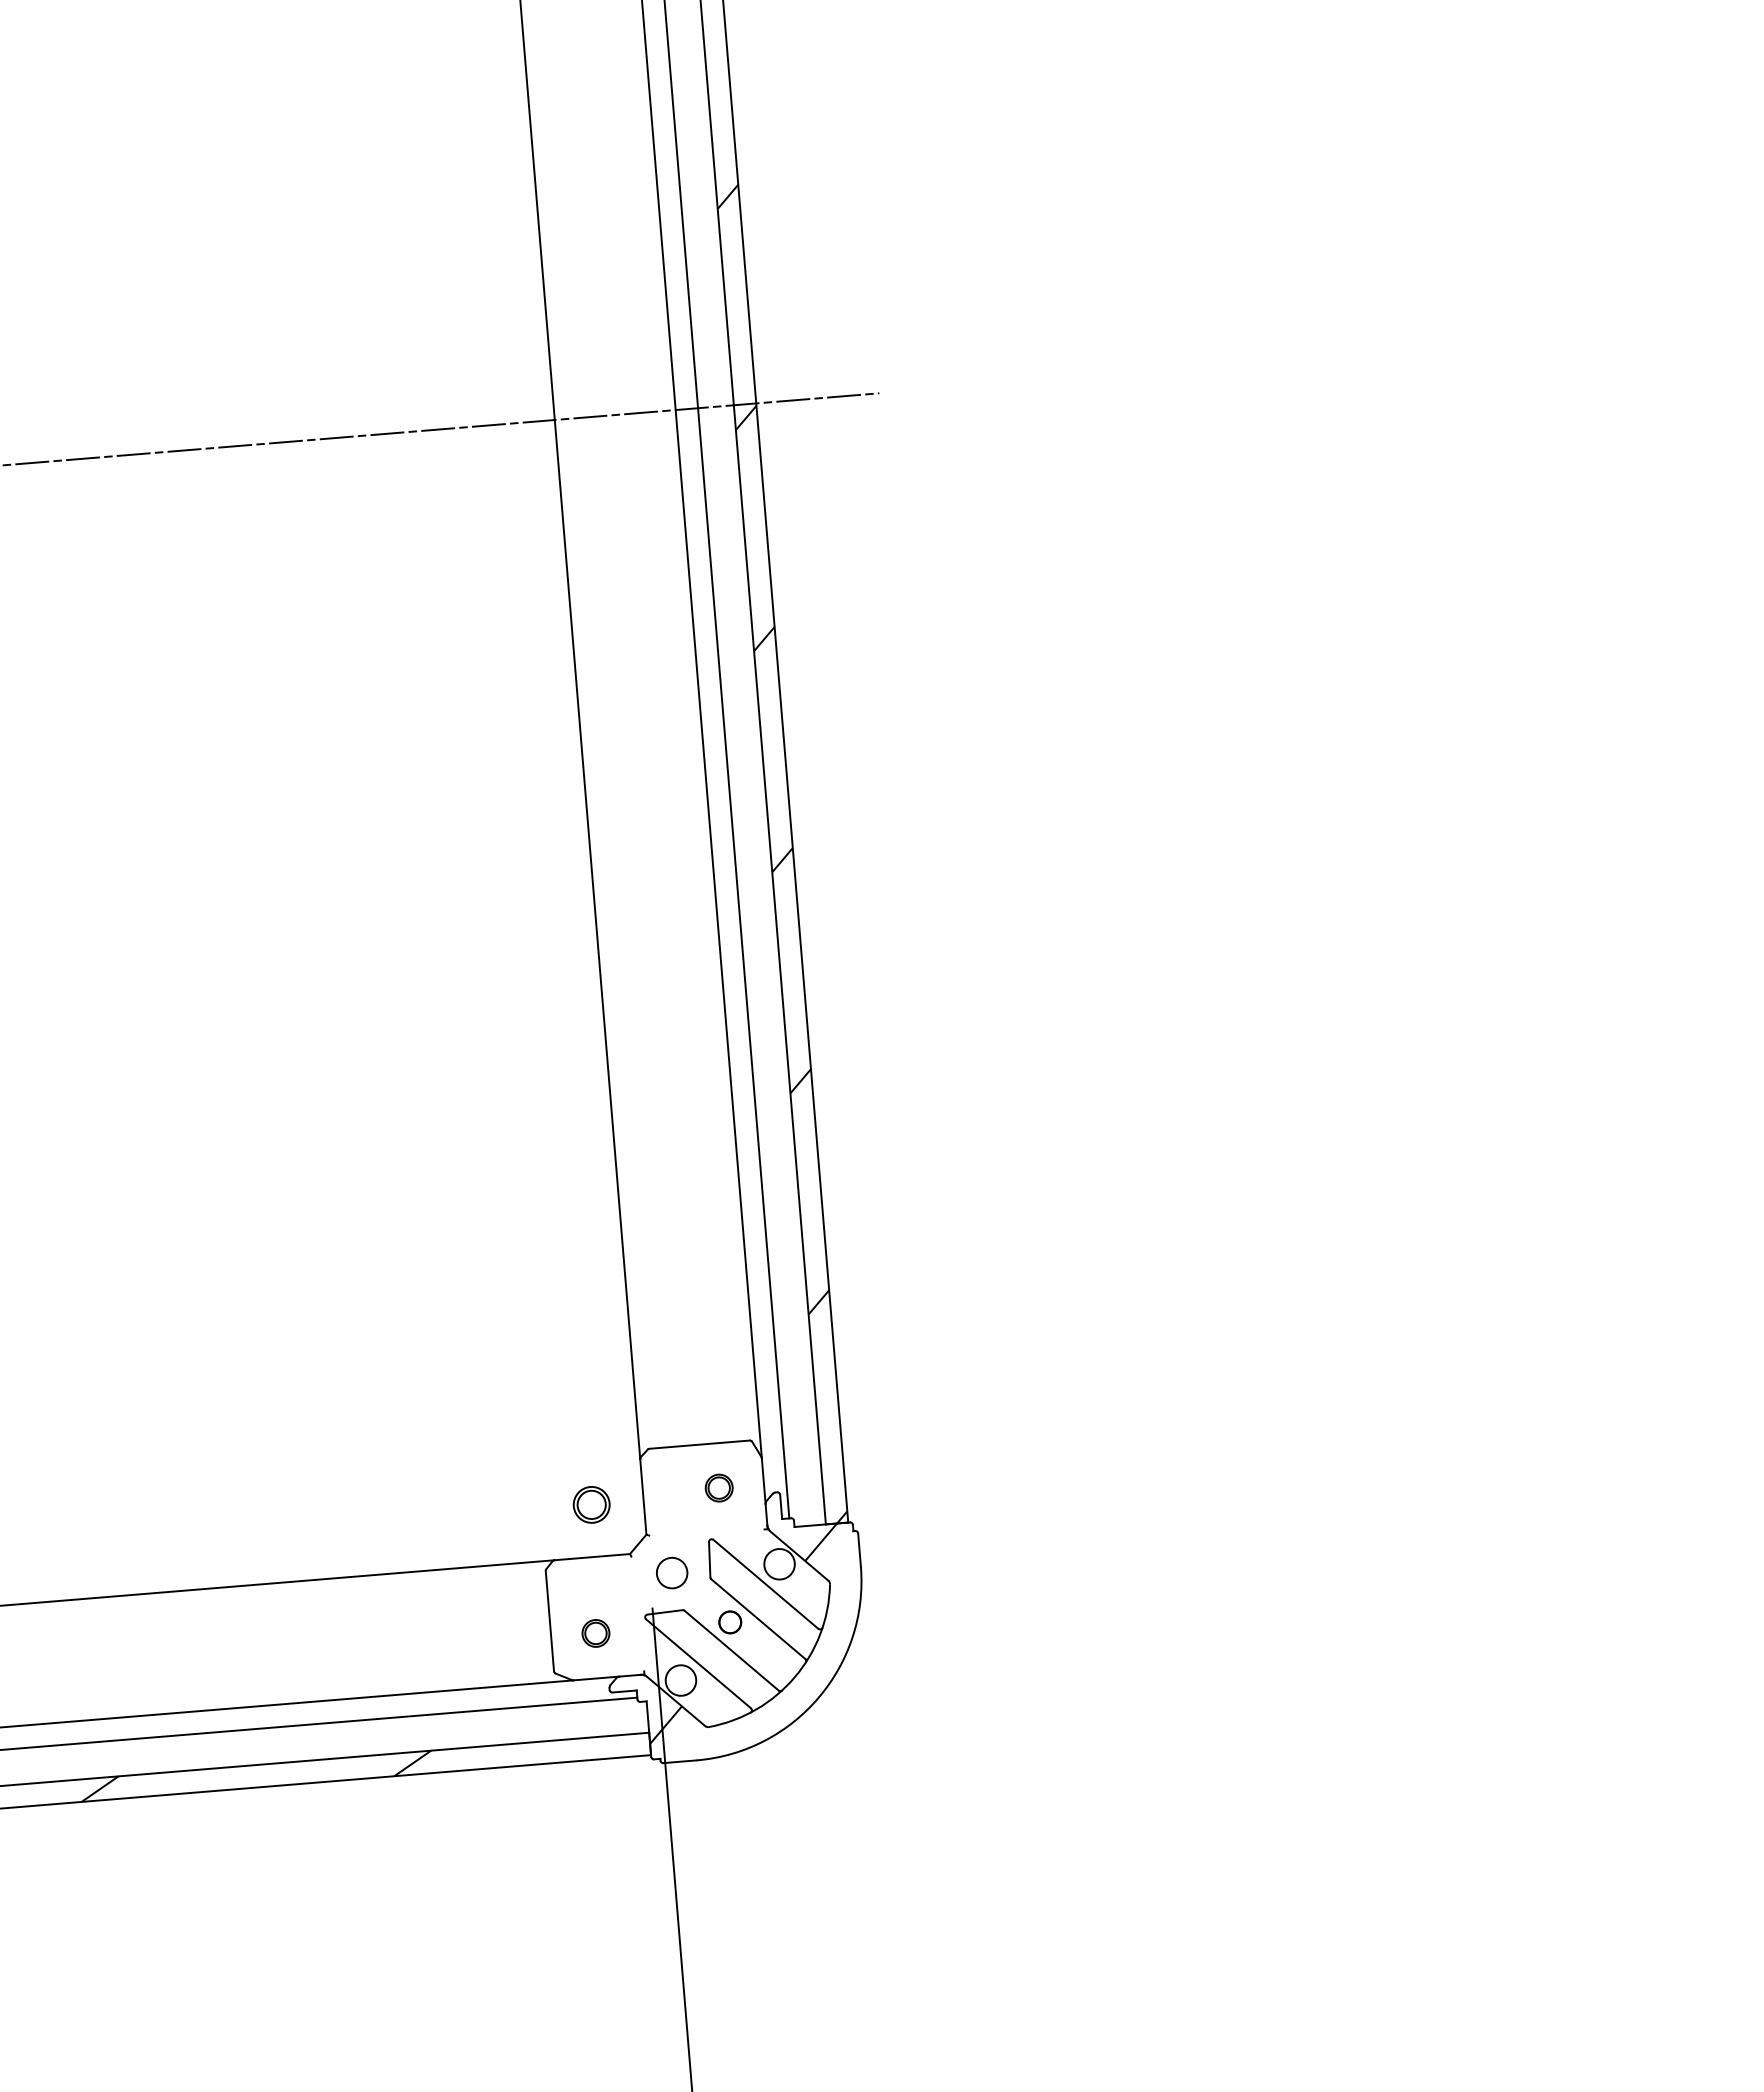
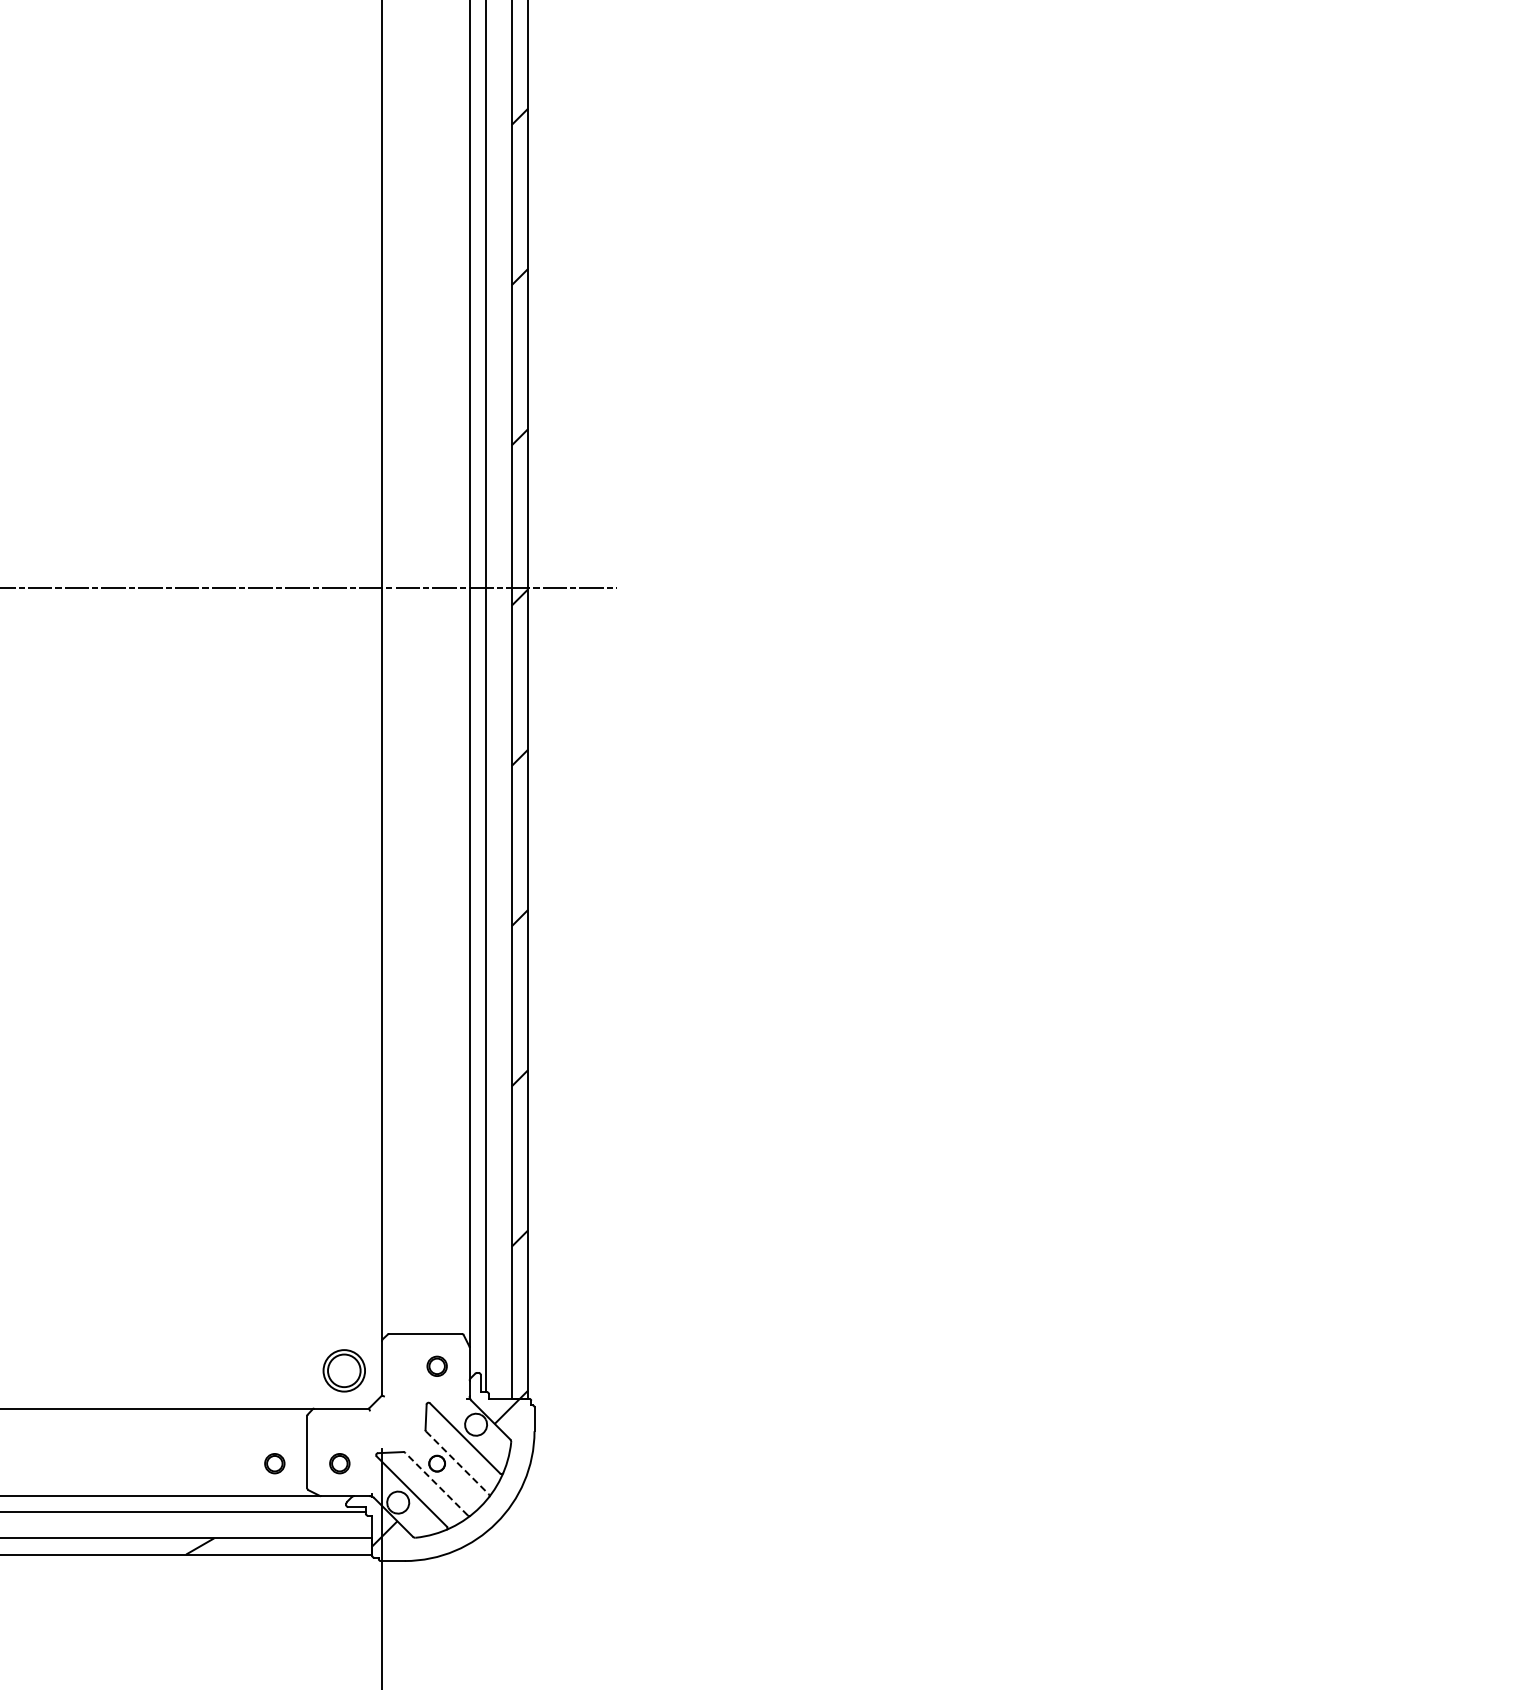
part: (591, 1504) -> (344, 1370), size x1.6
circle: (672, 1572) -> (398, 1424), removed
line: (758, 1619) -> (457, 1463), solid -> dashed
part: (505, 1640) -> (274, 1463), added
line: (731, 1651) -> (436, 1484), solid -> dashed

